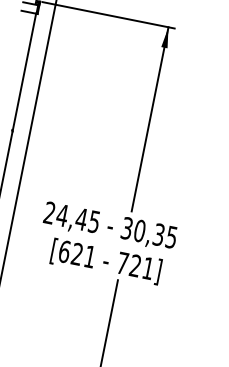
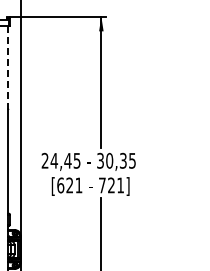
line: (24, 73) -> (8, 68), solid -> dashed

